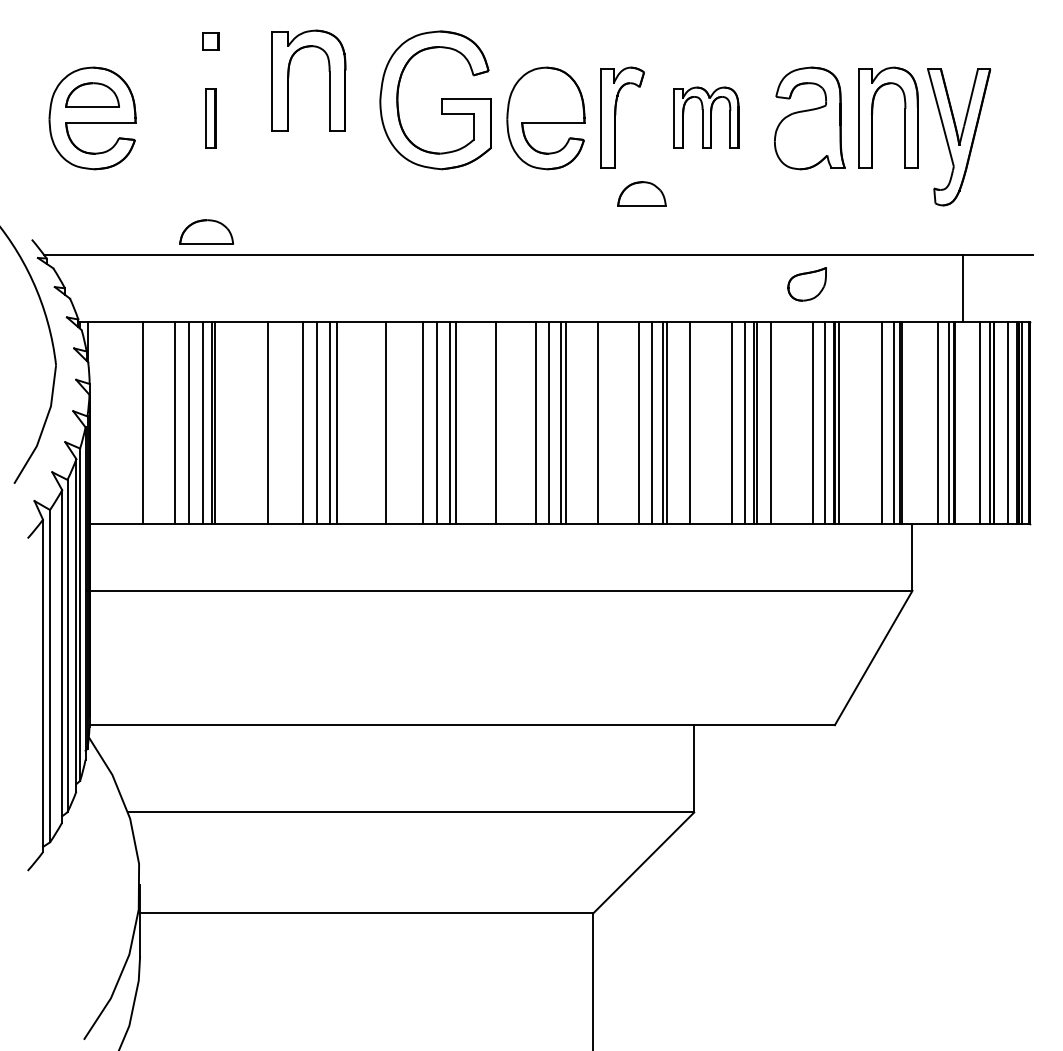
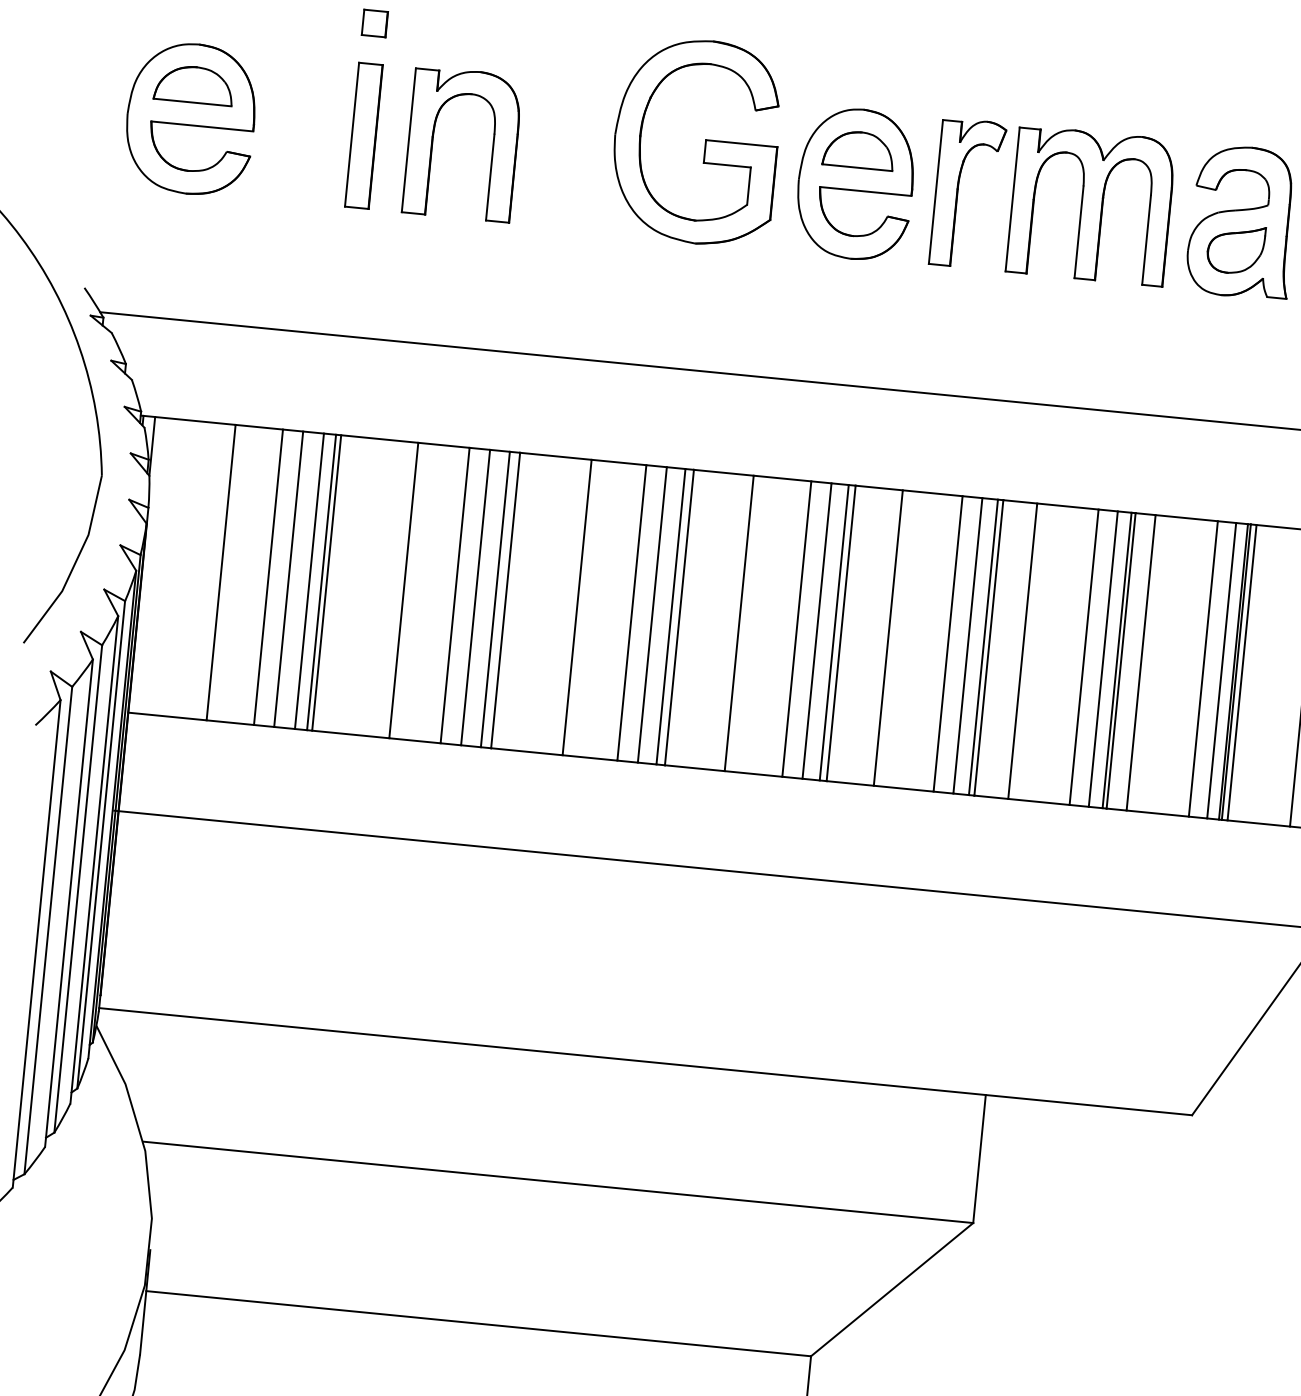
part: (289, 77) -> (434, 136), moved
part: (706, 117) -> (1091, 205), size x1.67
part: (210, 118) -> (363, 135), size x1.67
part: (641, 193) -> (858, 148), moved
part: (206, 231) -> (341, 301), removed
part: (806, 284) -> (1234, 249), moved

